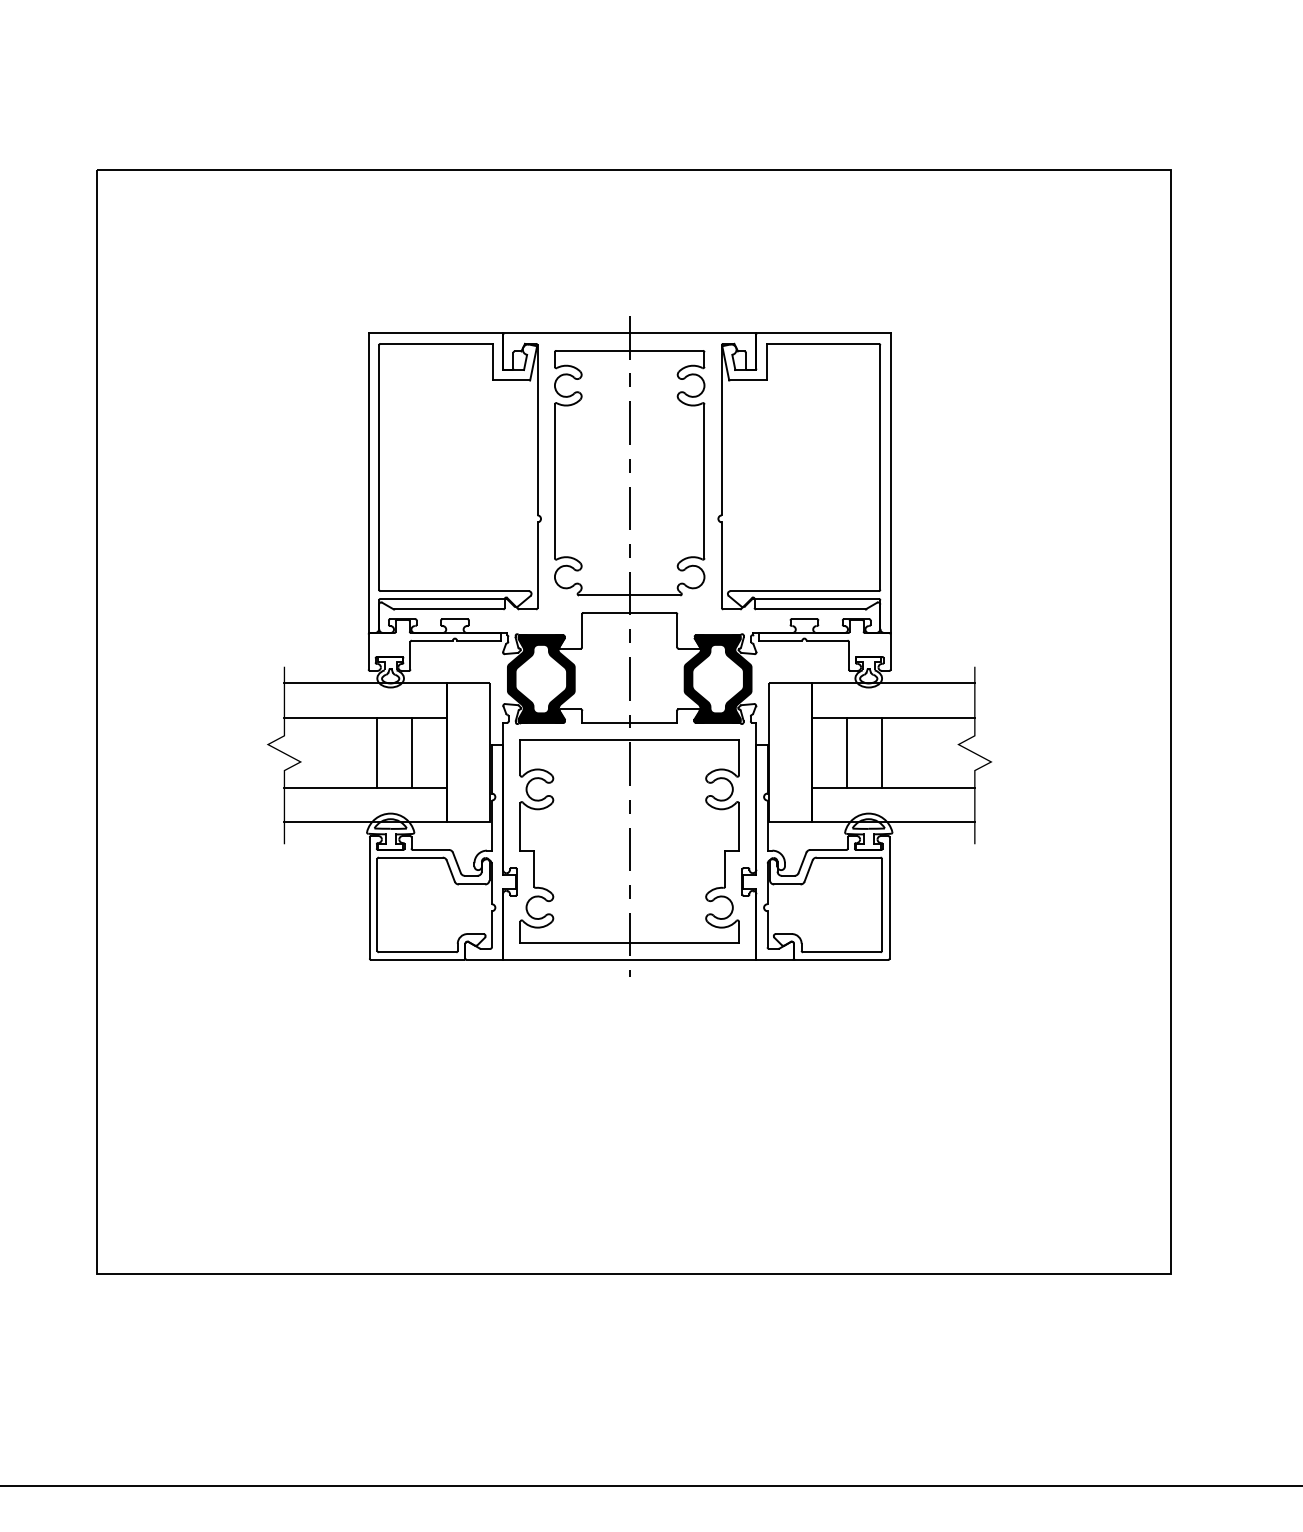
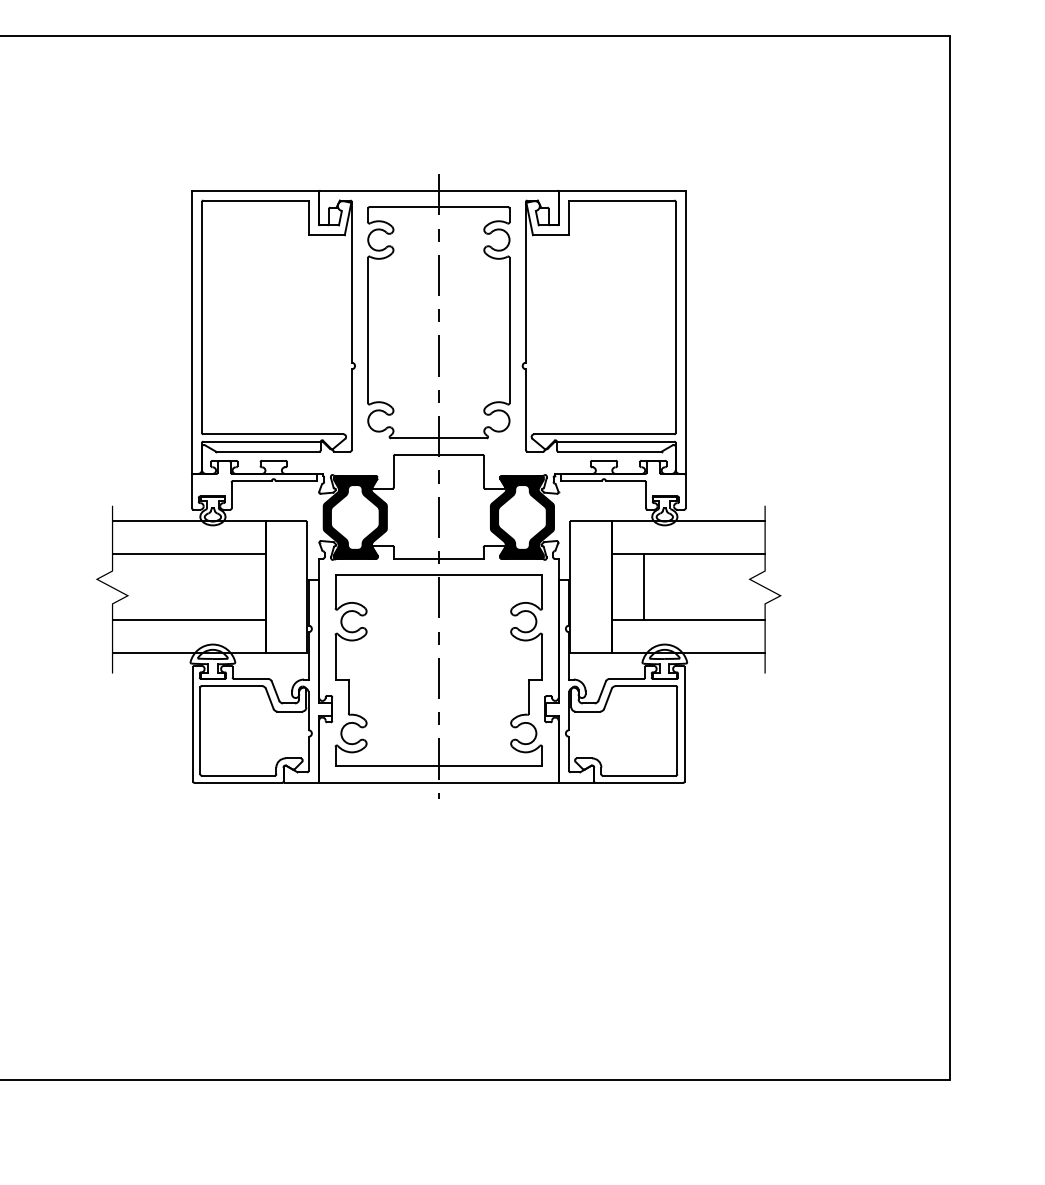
line: (377, 752) -> (200, 586), removed
line: (412, 752) -> (233, 586), removed
line: (881, 752) -> (676, 586), removed

